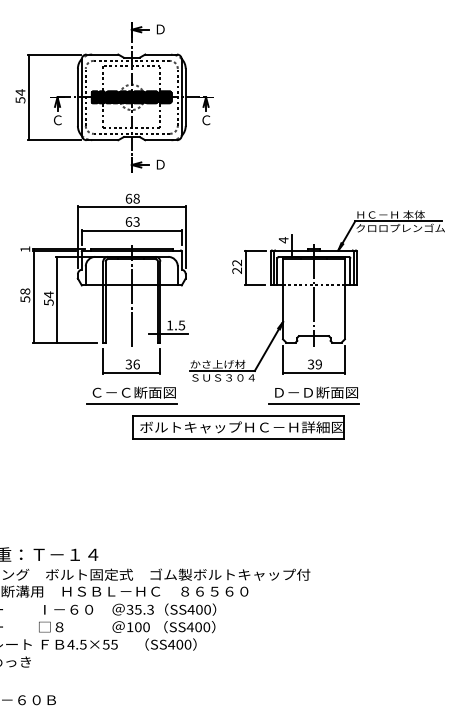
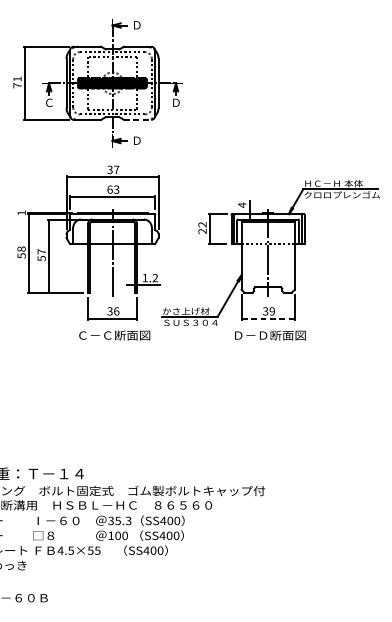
text: (20, 96) -> (17, 82), 54 -> 71
text: (206, 120) -> (176, 103), Ｃ -> Ｄ
line: (161, 140) -> (137, 120), solid -> dashed
text: (132, 198) -> (113, 169), 68 -> 37
text: (48, 294) -> (41, 251), 54 -> 57
text: (181, 325) -> (155, 278), 1.5 -> 1.2
line: (313, 373) -> (267, 319), solid -> dashed
line: (131, 404) -> (112, 345), removed
line: (313, 404) -> (267, 345), removed
part: (238, 427) -> (203, 365), removed

